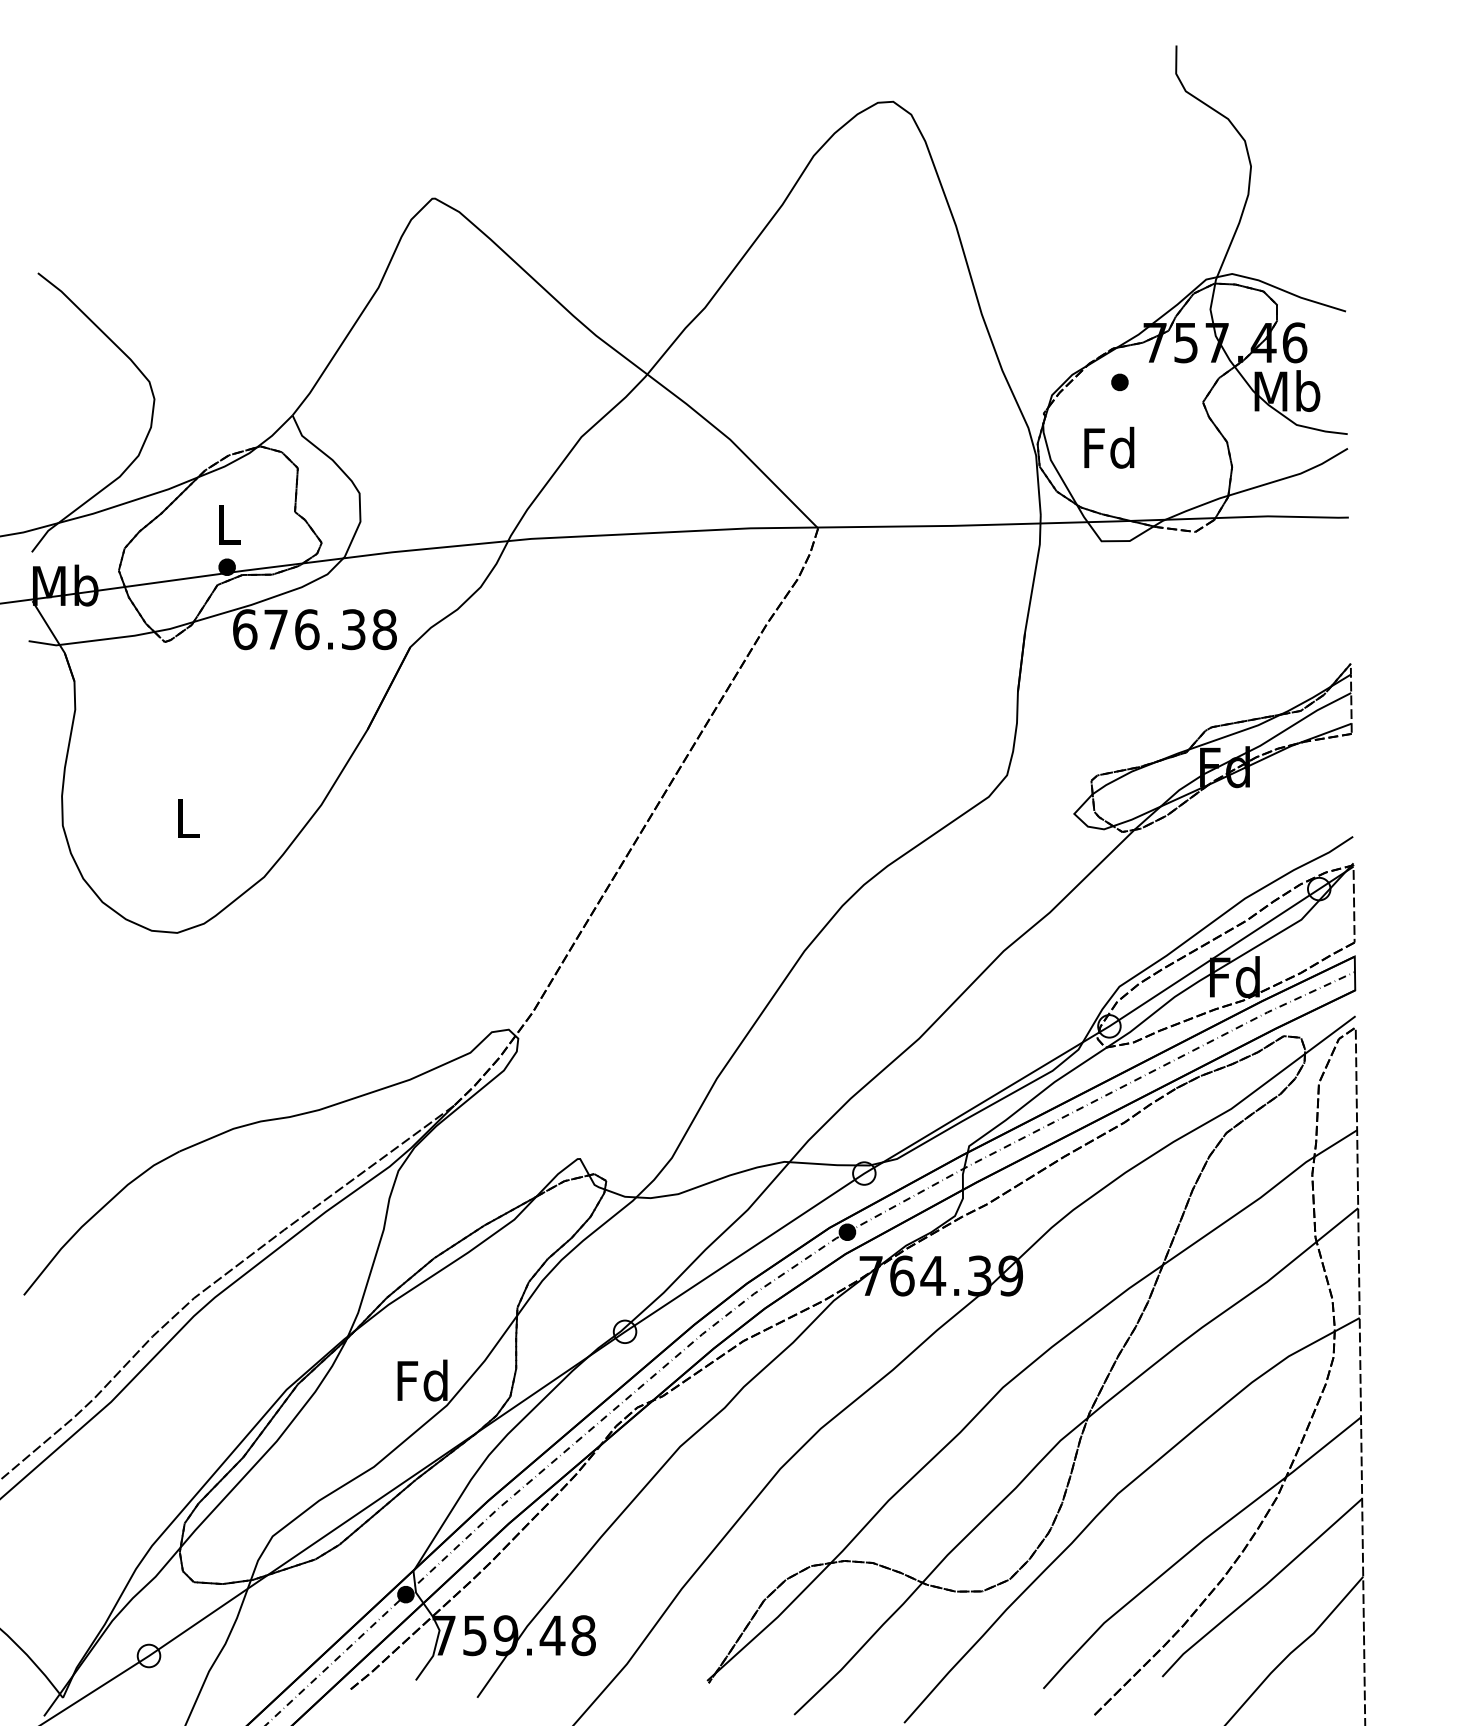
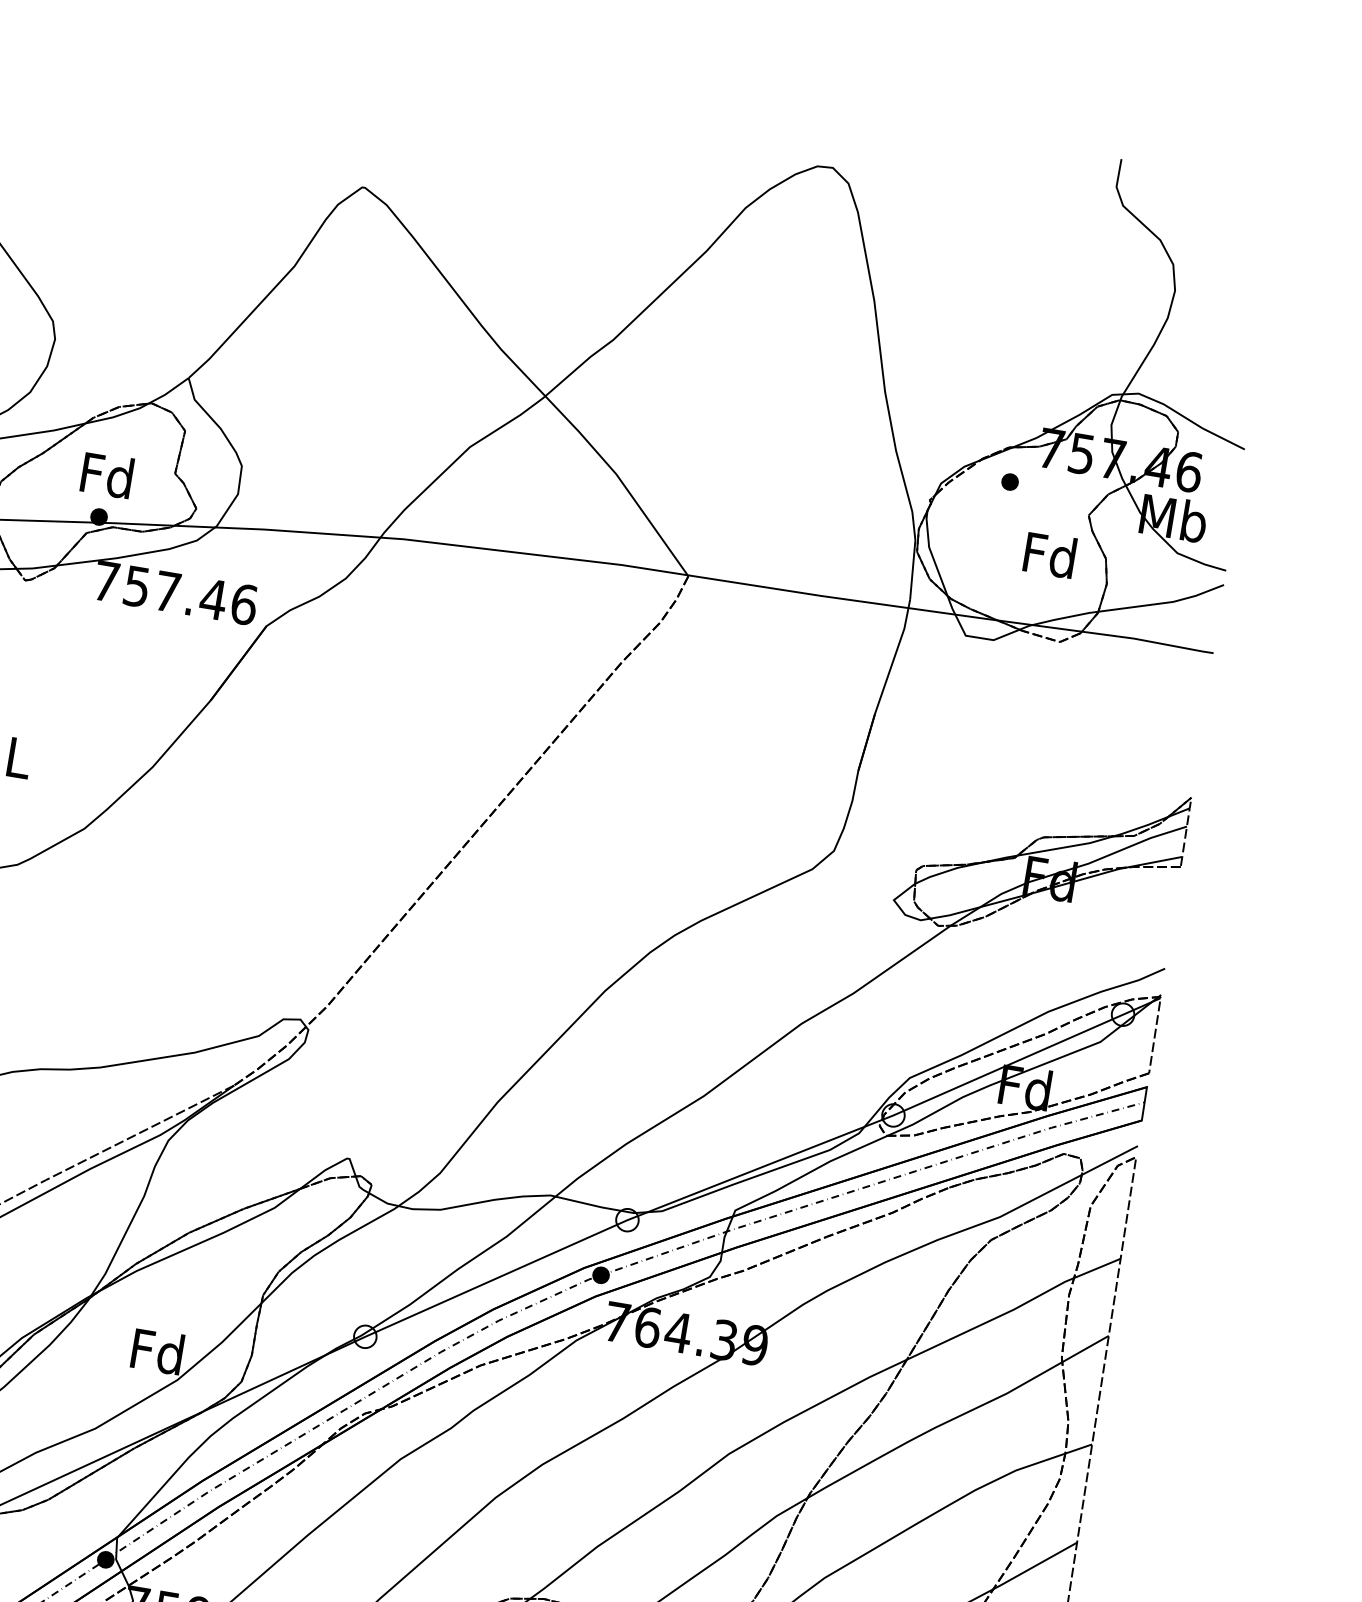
text: (1109, 447) -> (1050, 554), moved
text: (228, 524) -> (107, 475), L -> Fd
text: (315, 629) -> (175, 593), 676.38 -> 757.46

